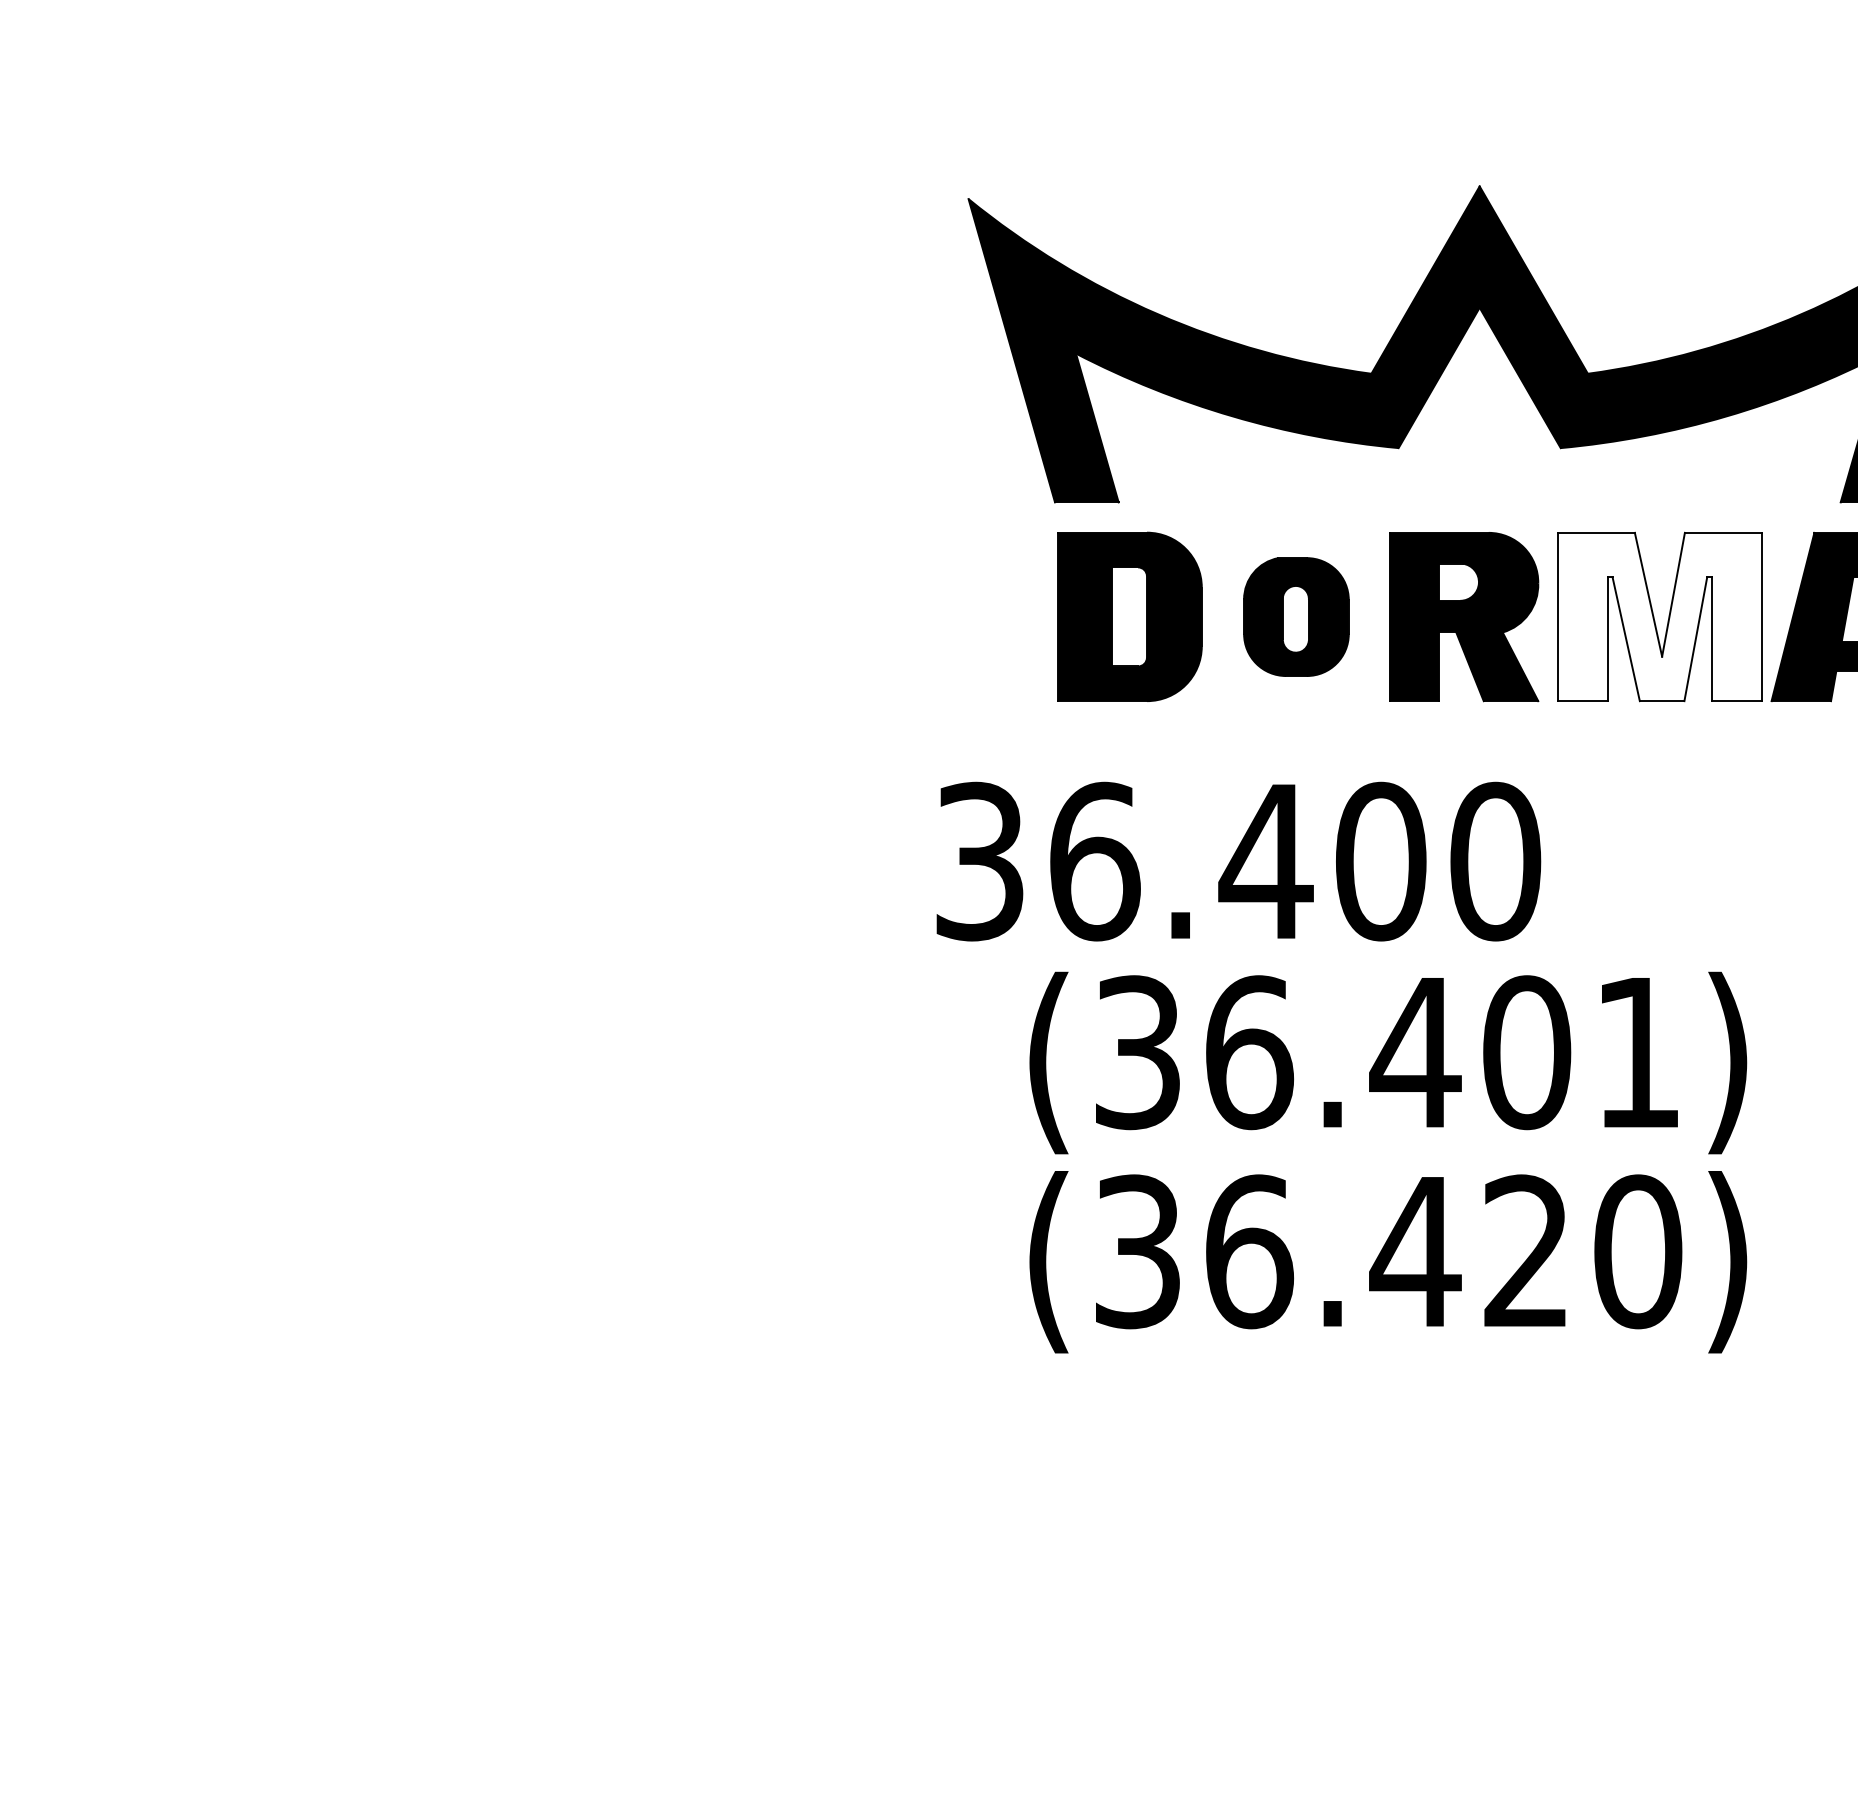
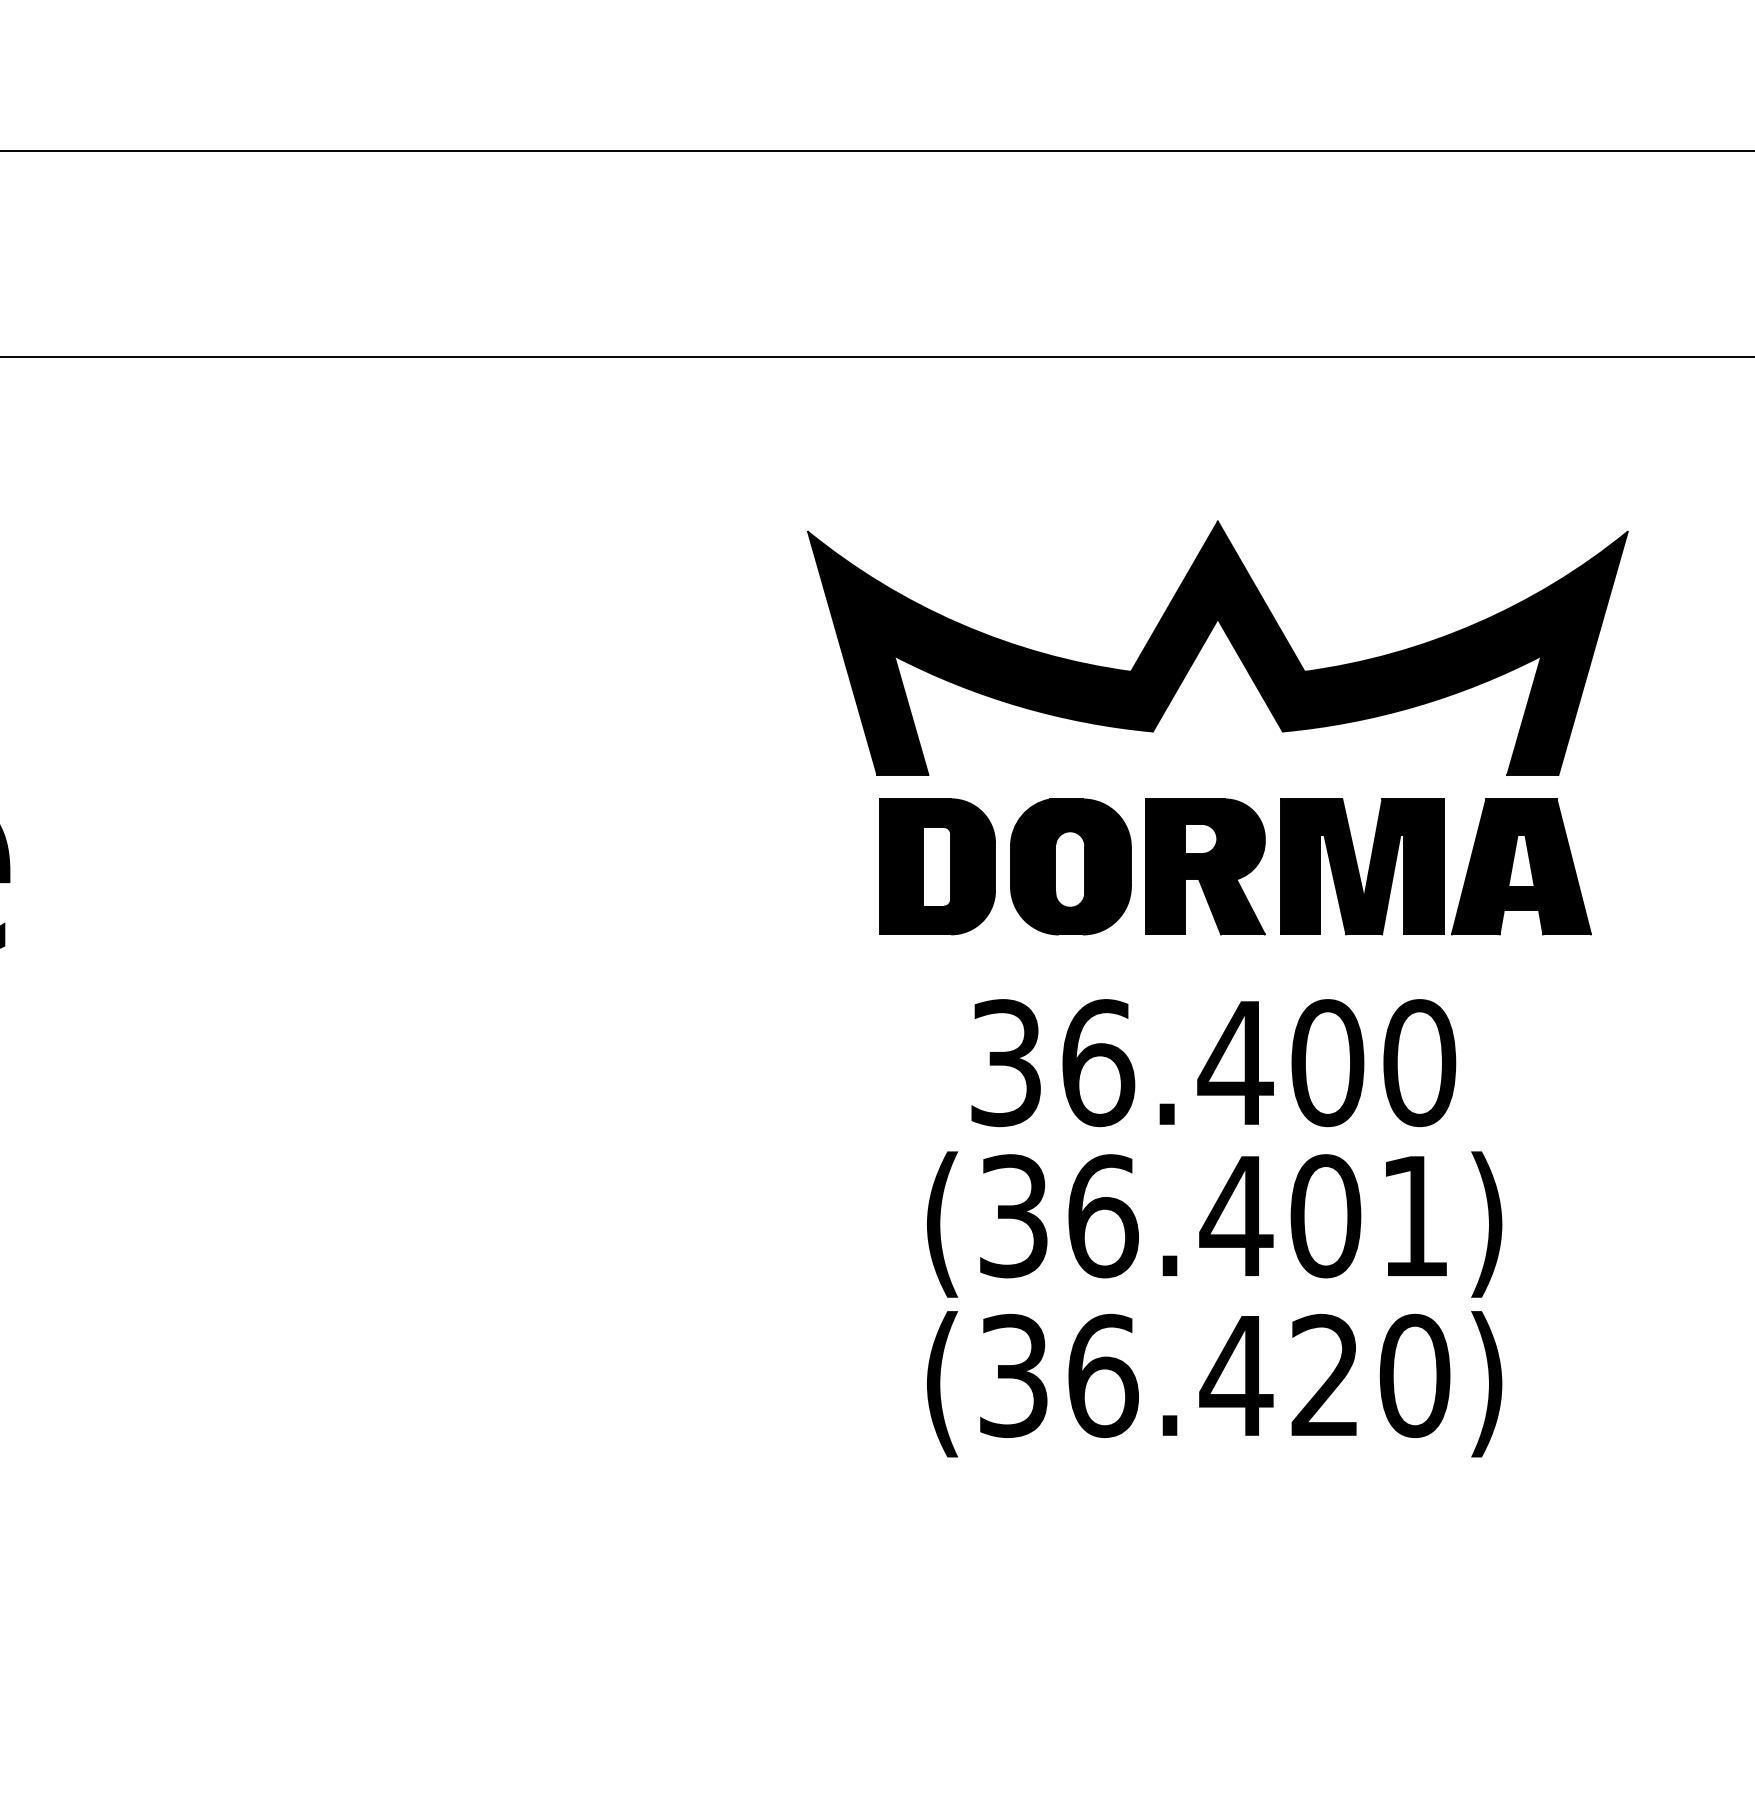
part: (1295, 616) -> (1070, 866), size x1.43
fill: (1660, 616) -> (1362, 866), added
text: (1238, 862) -> (1213, 1063), moved
text: (1388, 1162) -> (1214, 1304), moved

